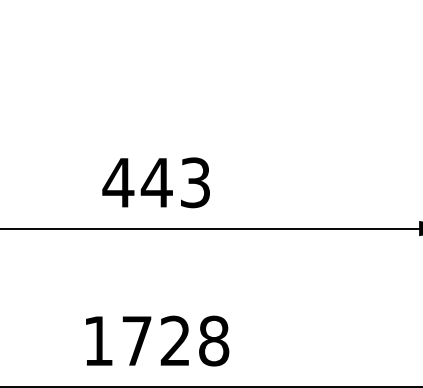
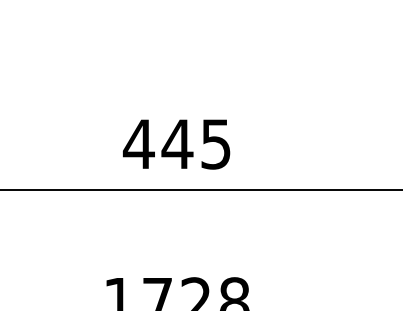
text: (195, 182) -> (216, 143), 443 -> 445

